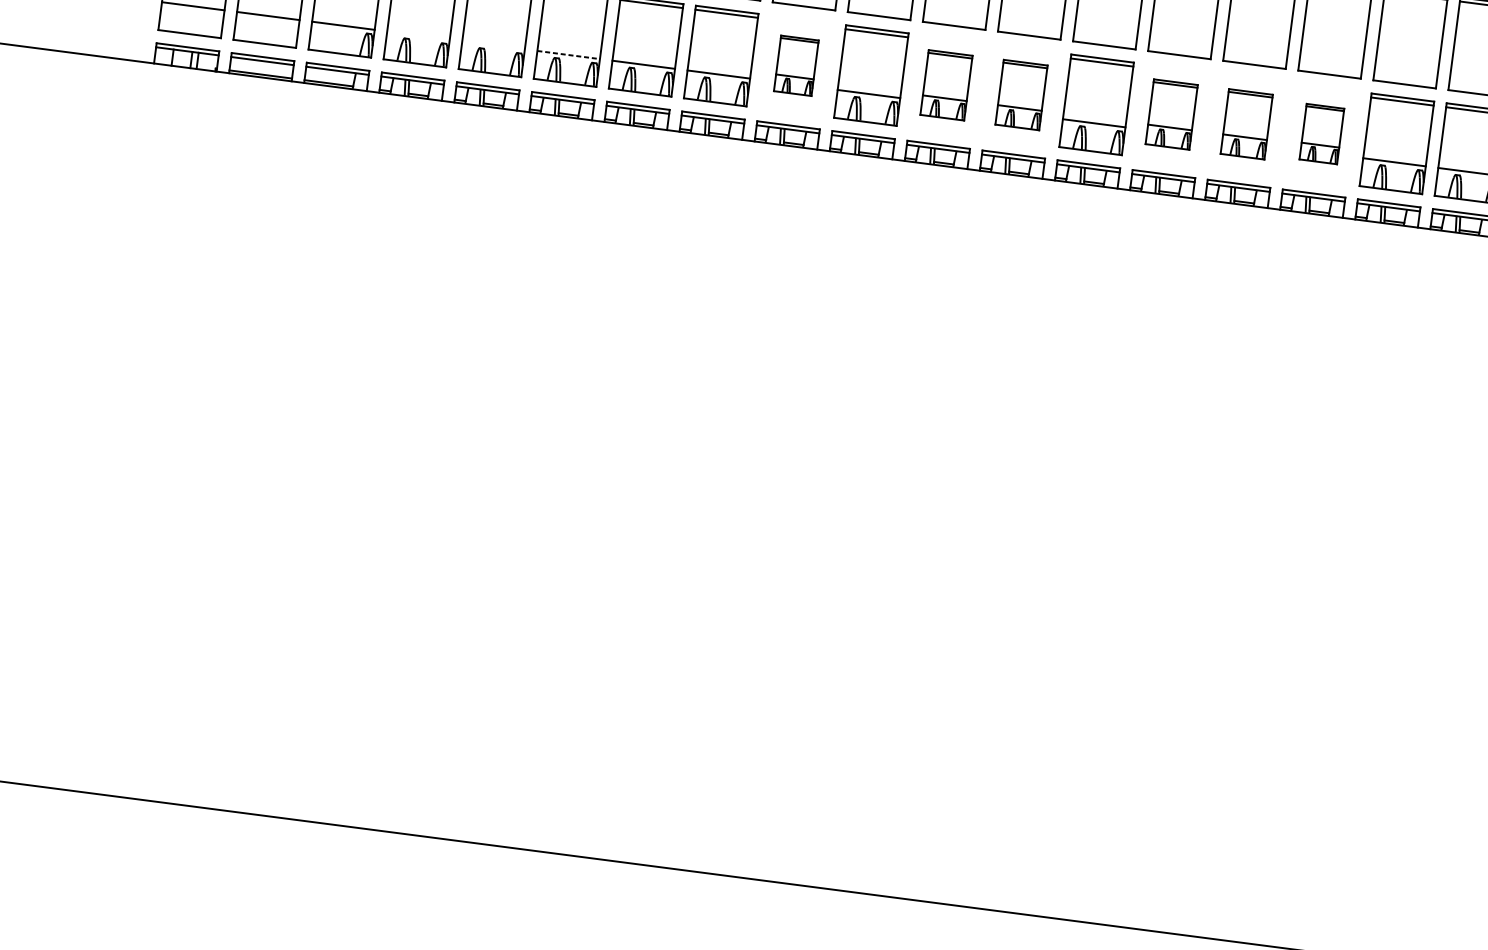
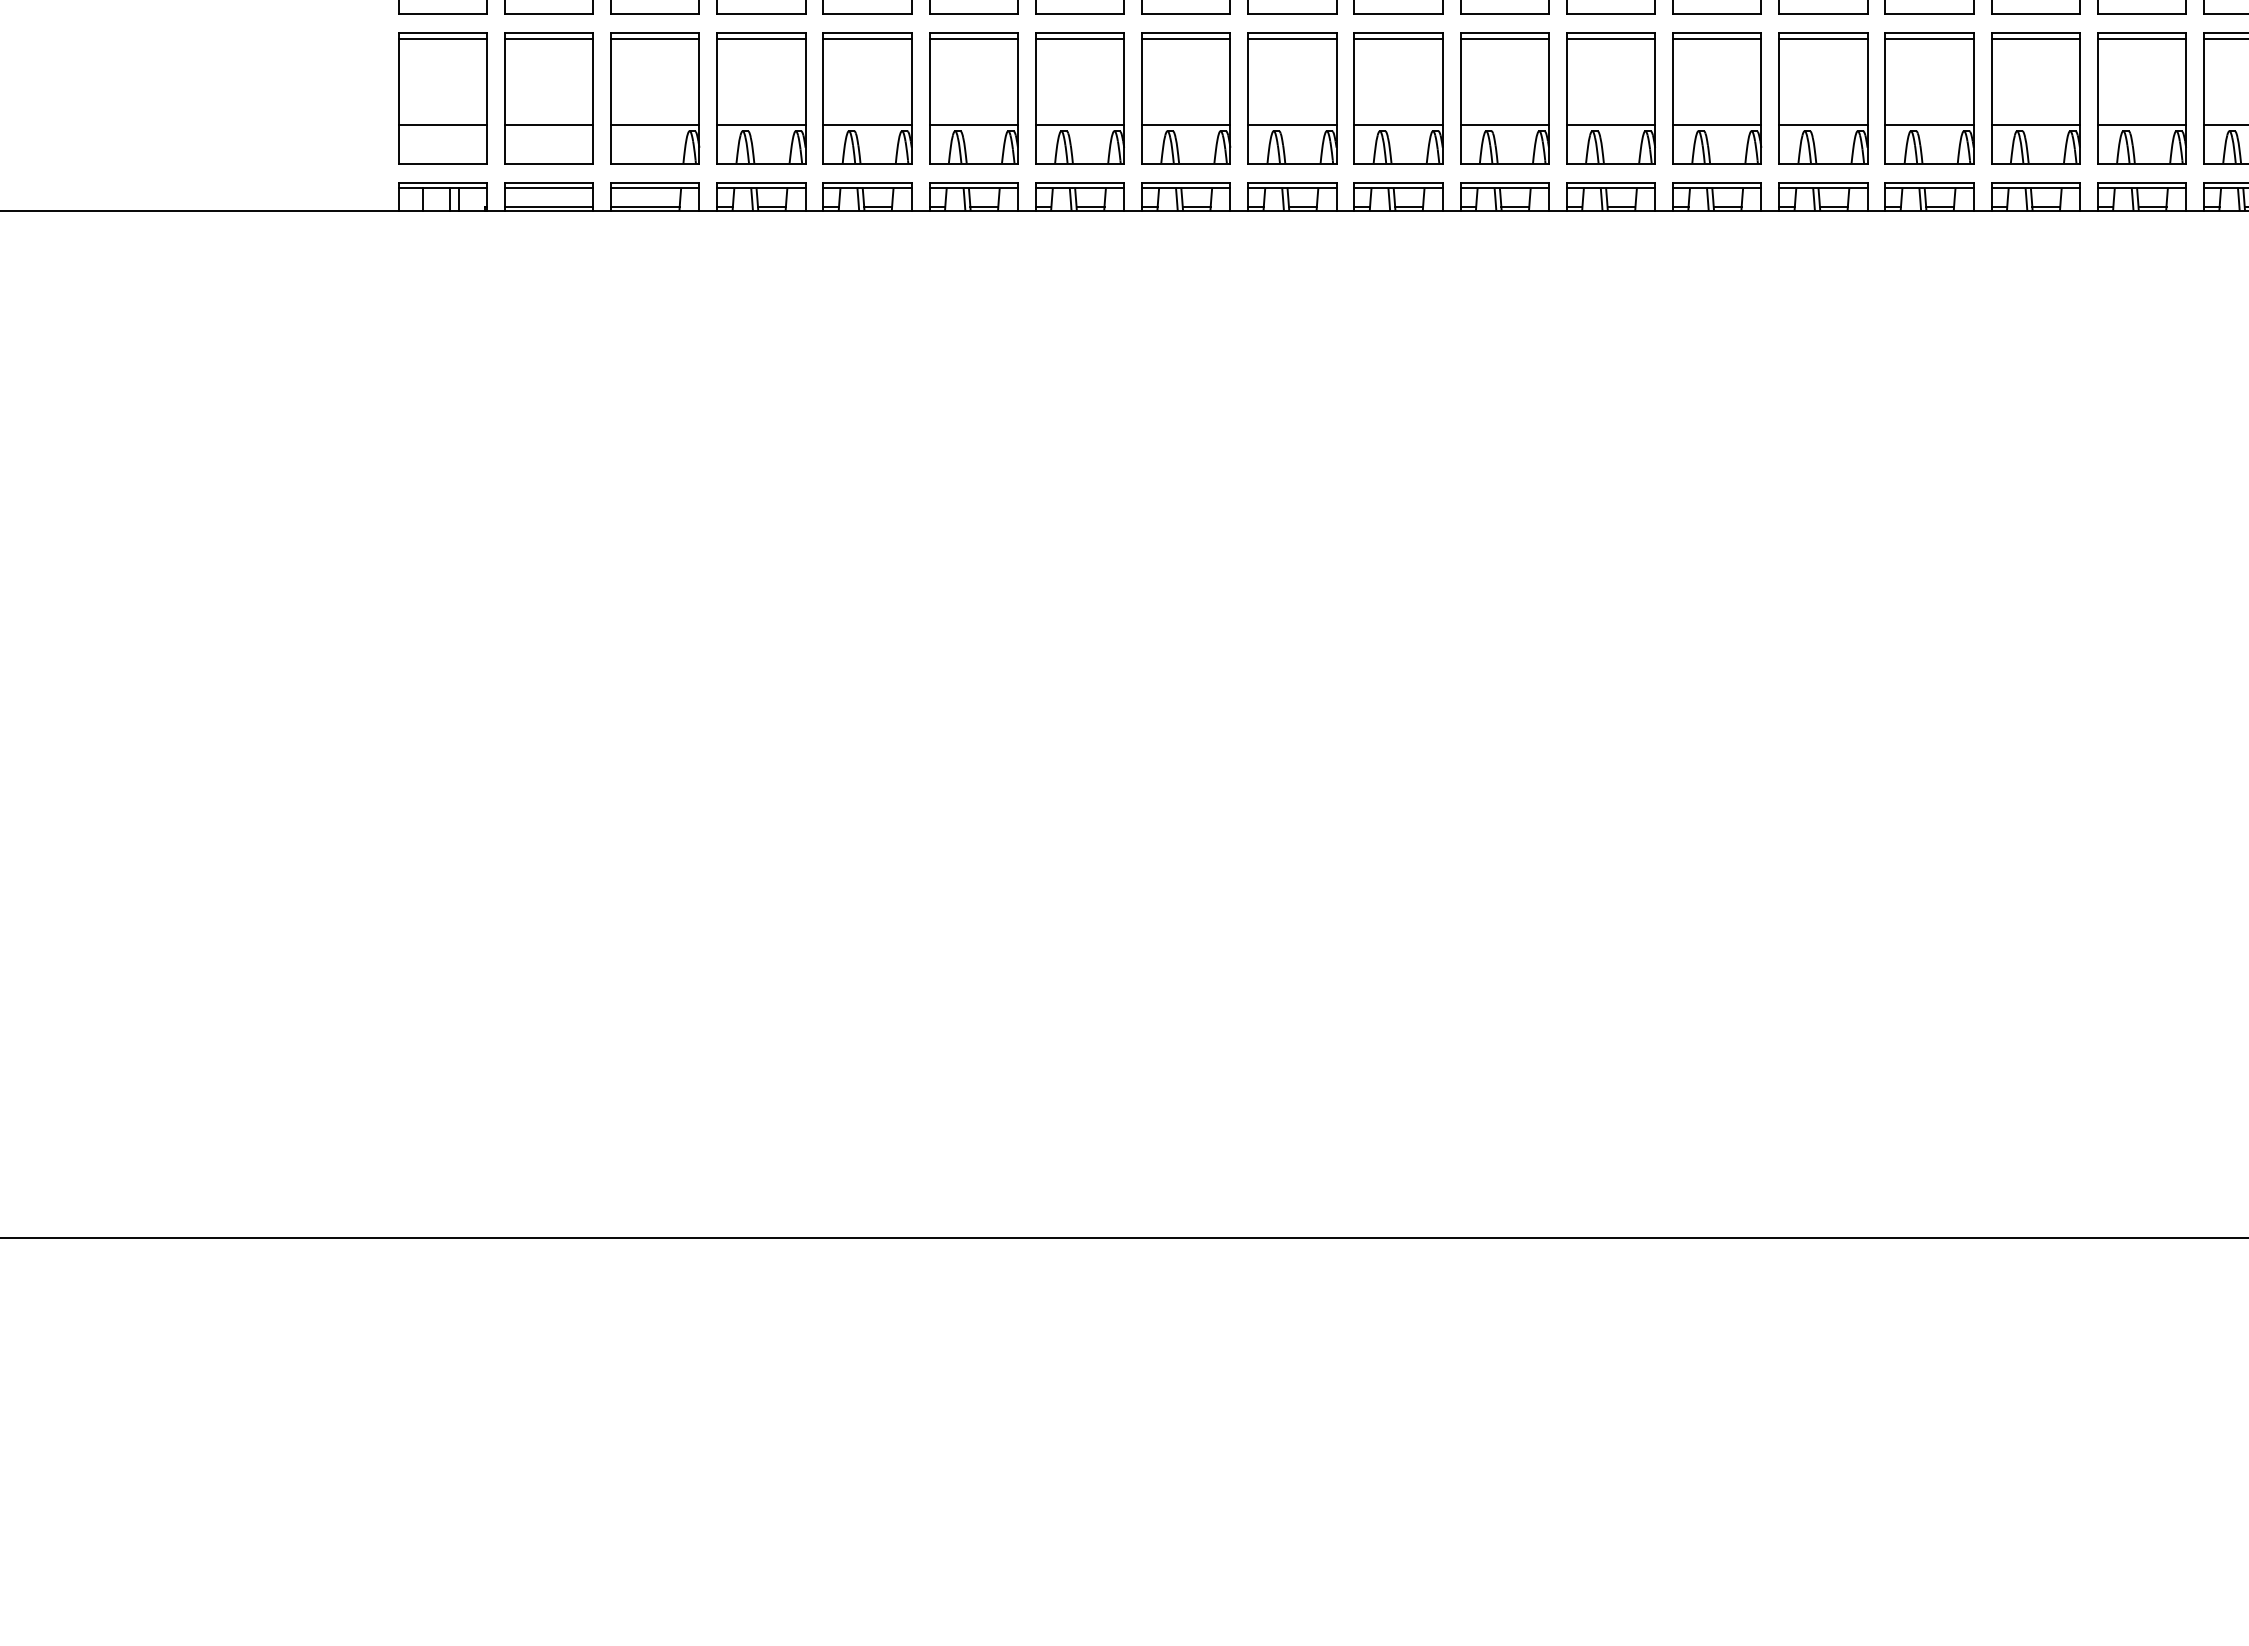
line: (418, 35) -> (761, 124), added
line: (493, 45) -> (867, 124), added
line: (569, 55) -> (974, 124), dashed -> solid
part: (796, 65) -> (1292, 98), size x1.67
part: (946, 85) -> (1504, 98), size x1.43
part: (1021, 95) -> (1610, 98), size x1.43
part: (1171, 114) -> (1823, 98), size x1.43
part: (1246, 124) -> (1929, 98), size x1.43
part: (1321, 134) -> (2035, 98), size x1.67

